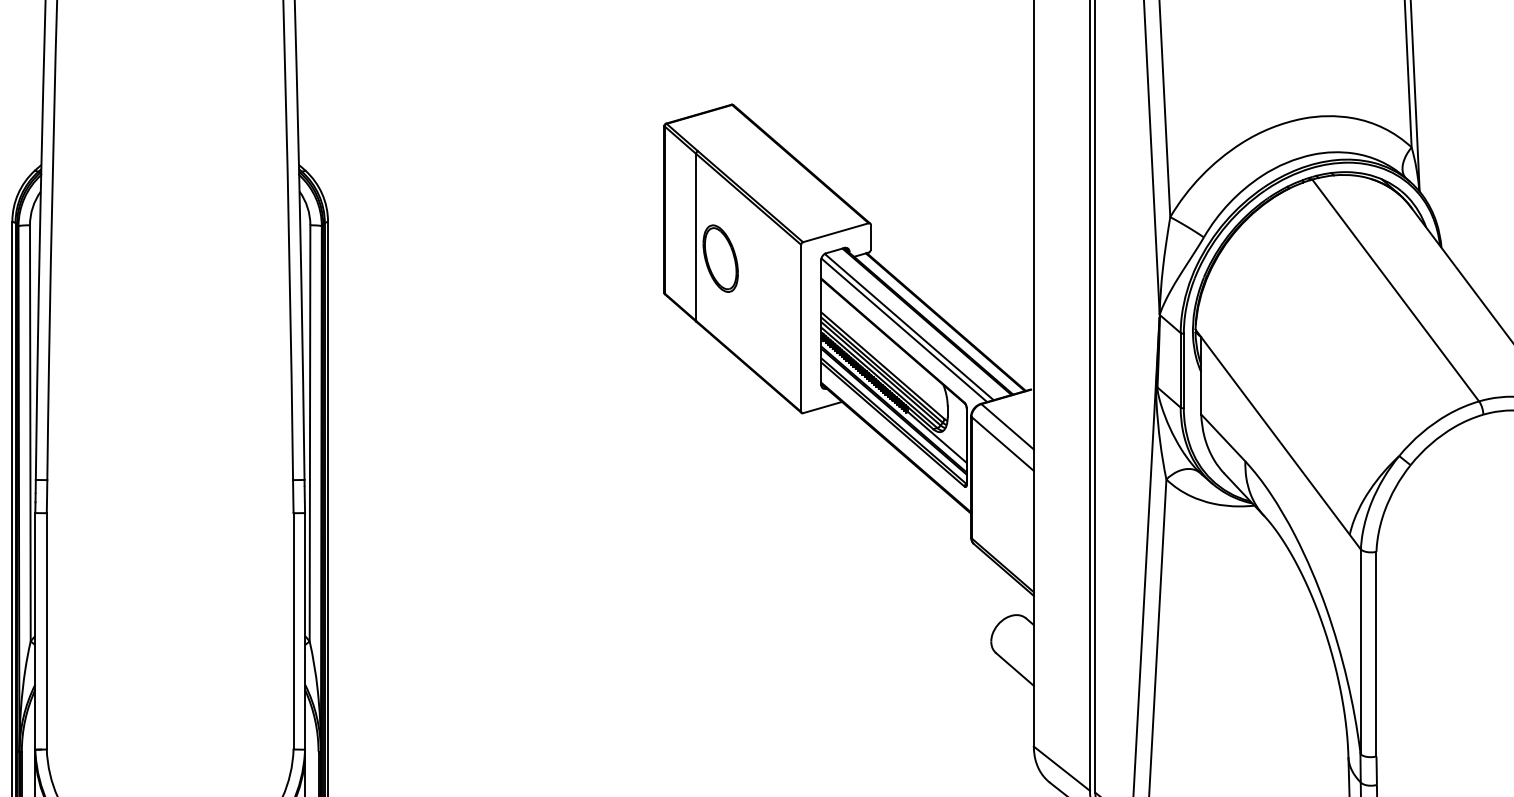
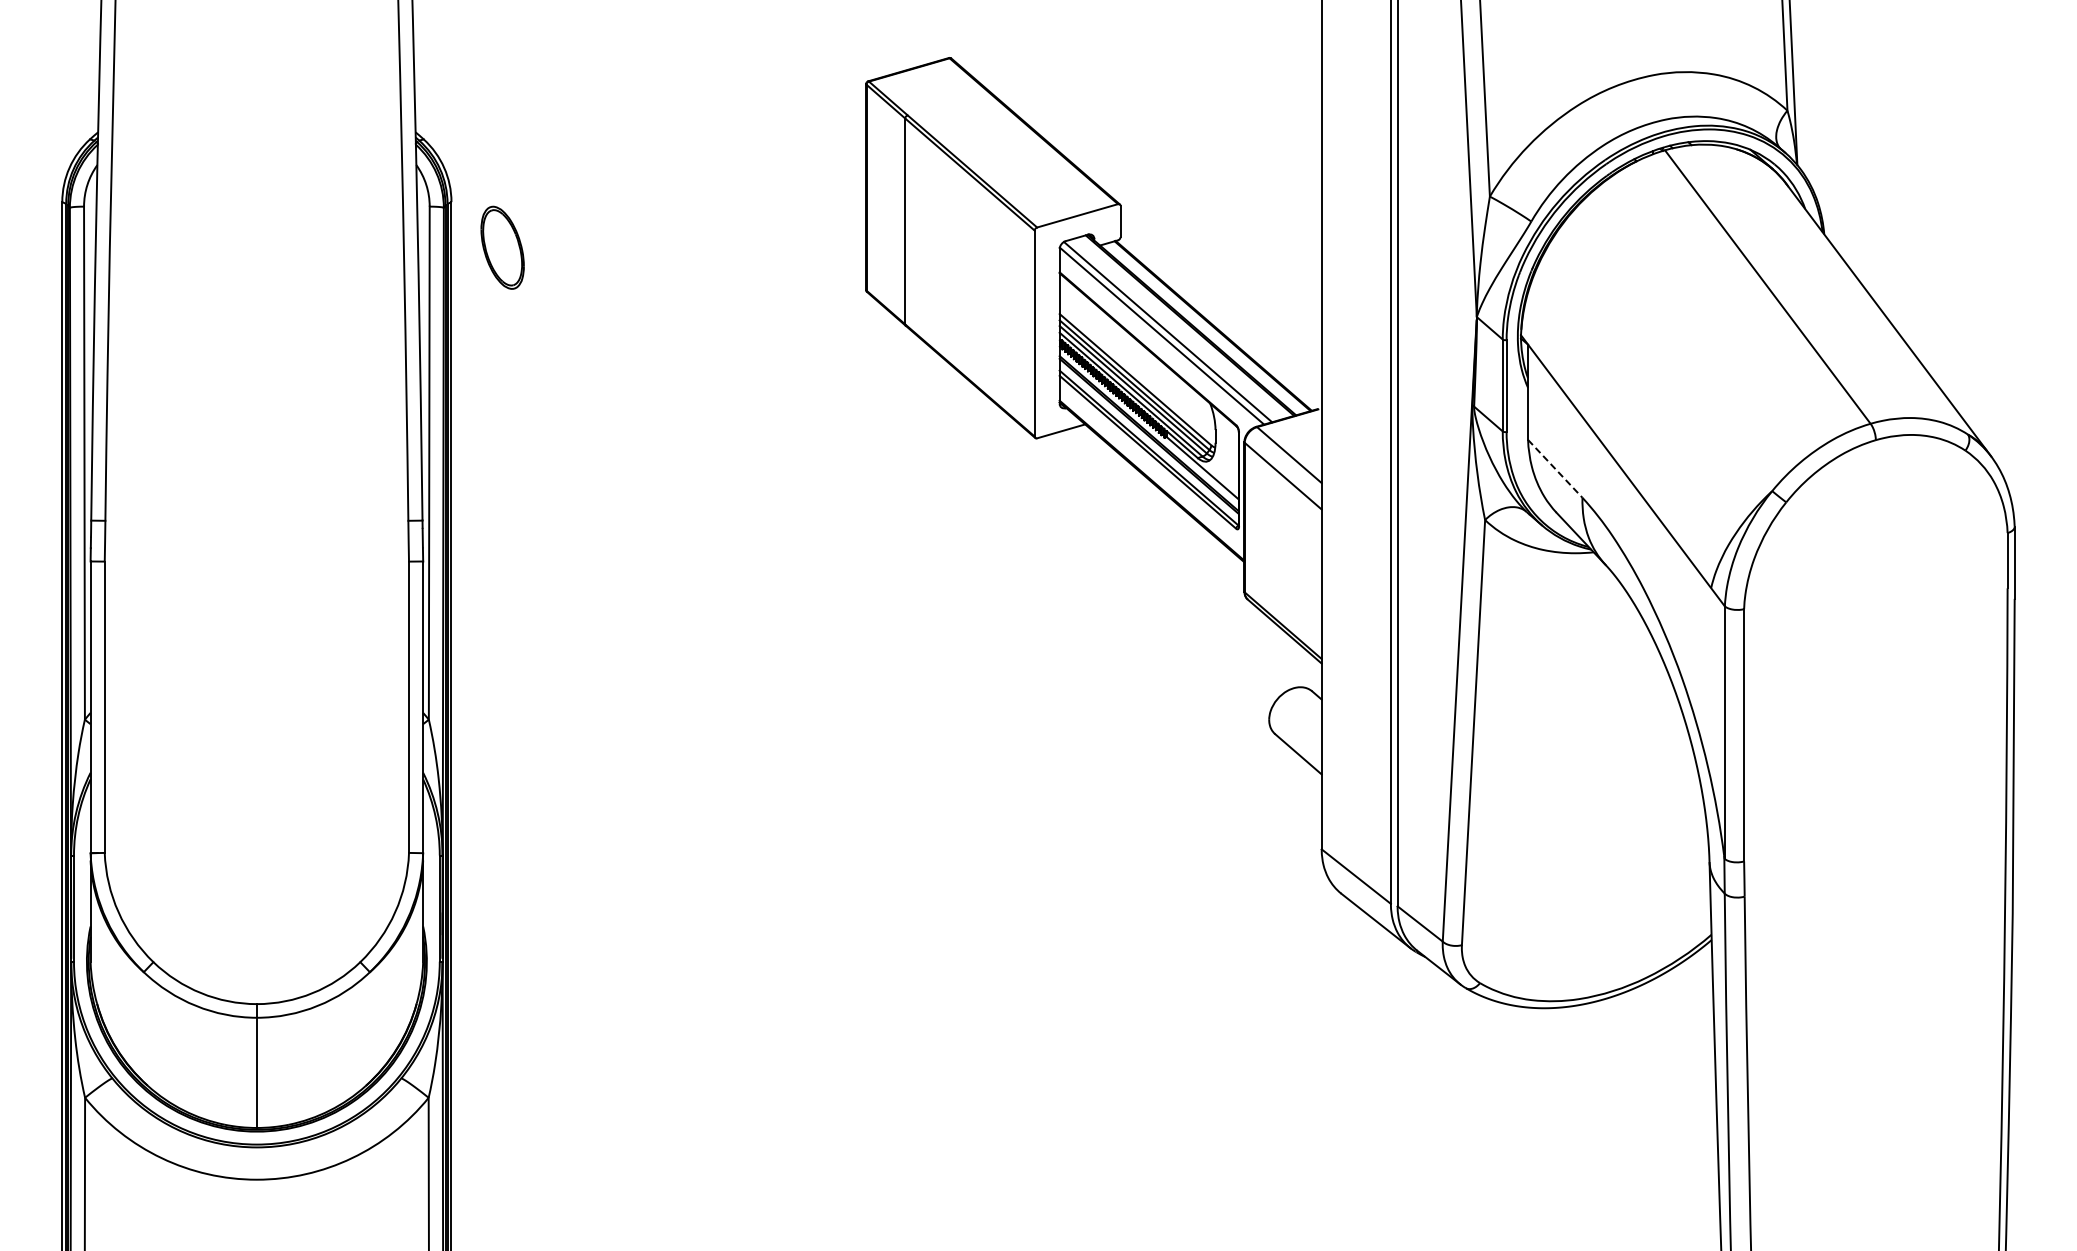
part: (720, 258) -> (502, 247), moved
line: (1223, 437) -> (1555, 468), solid -> dashed

